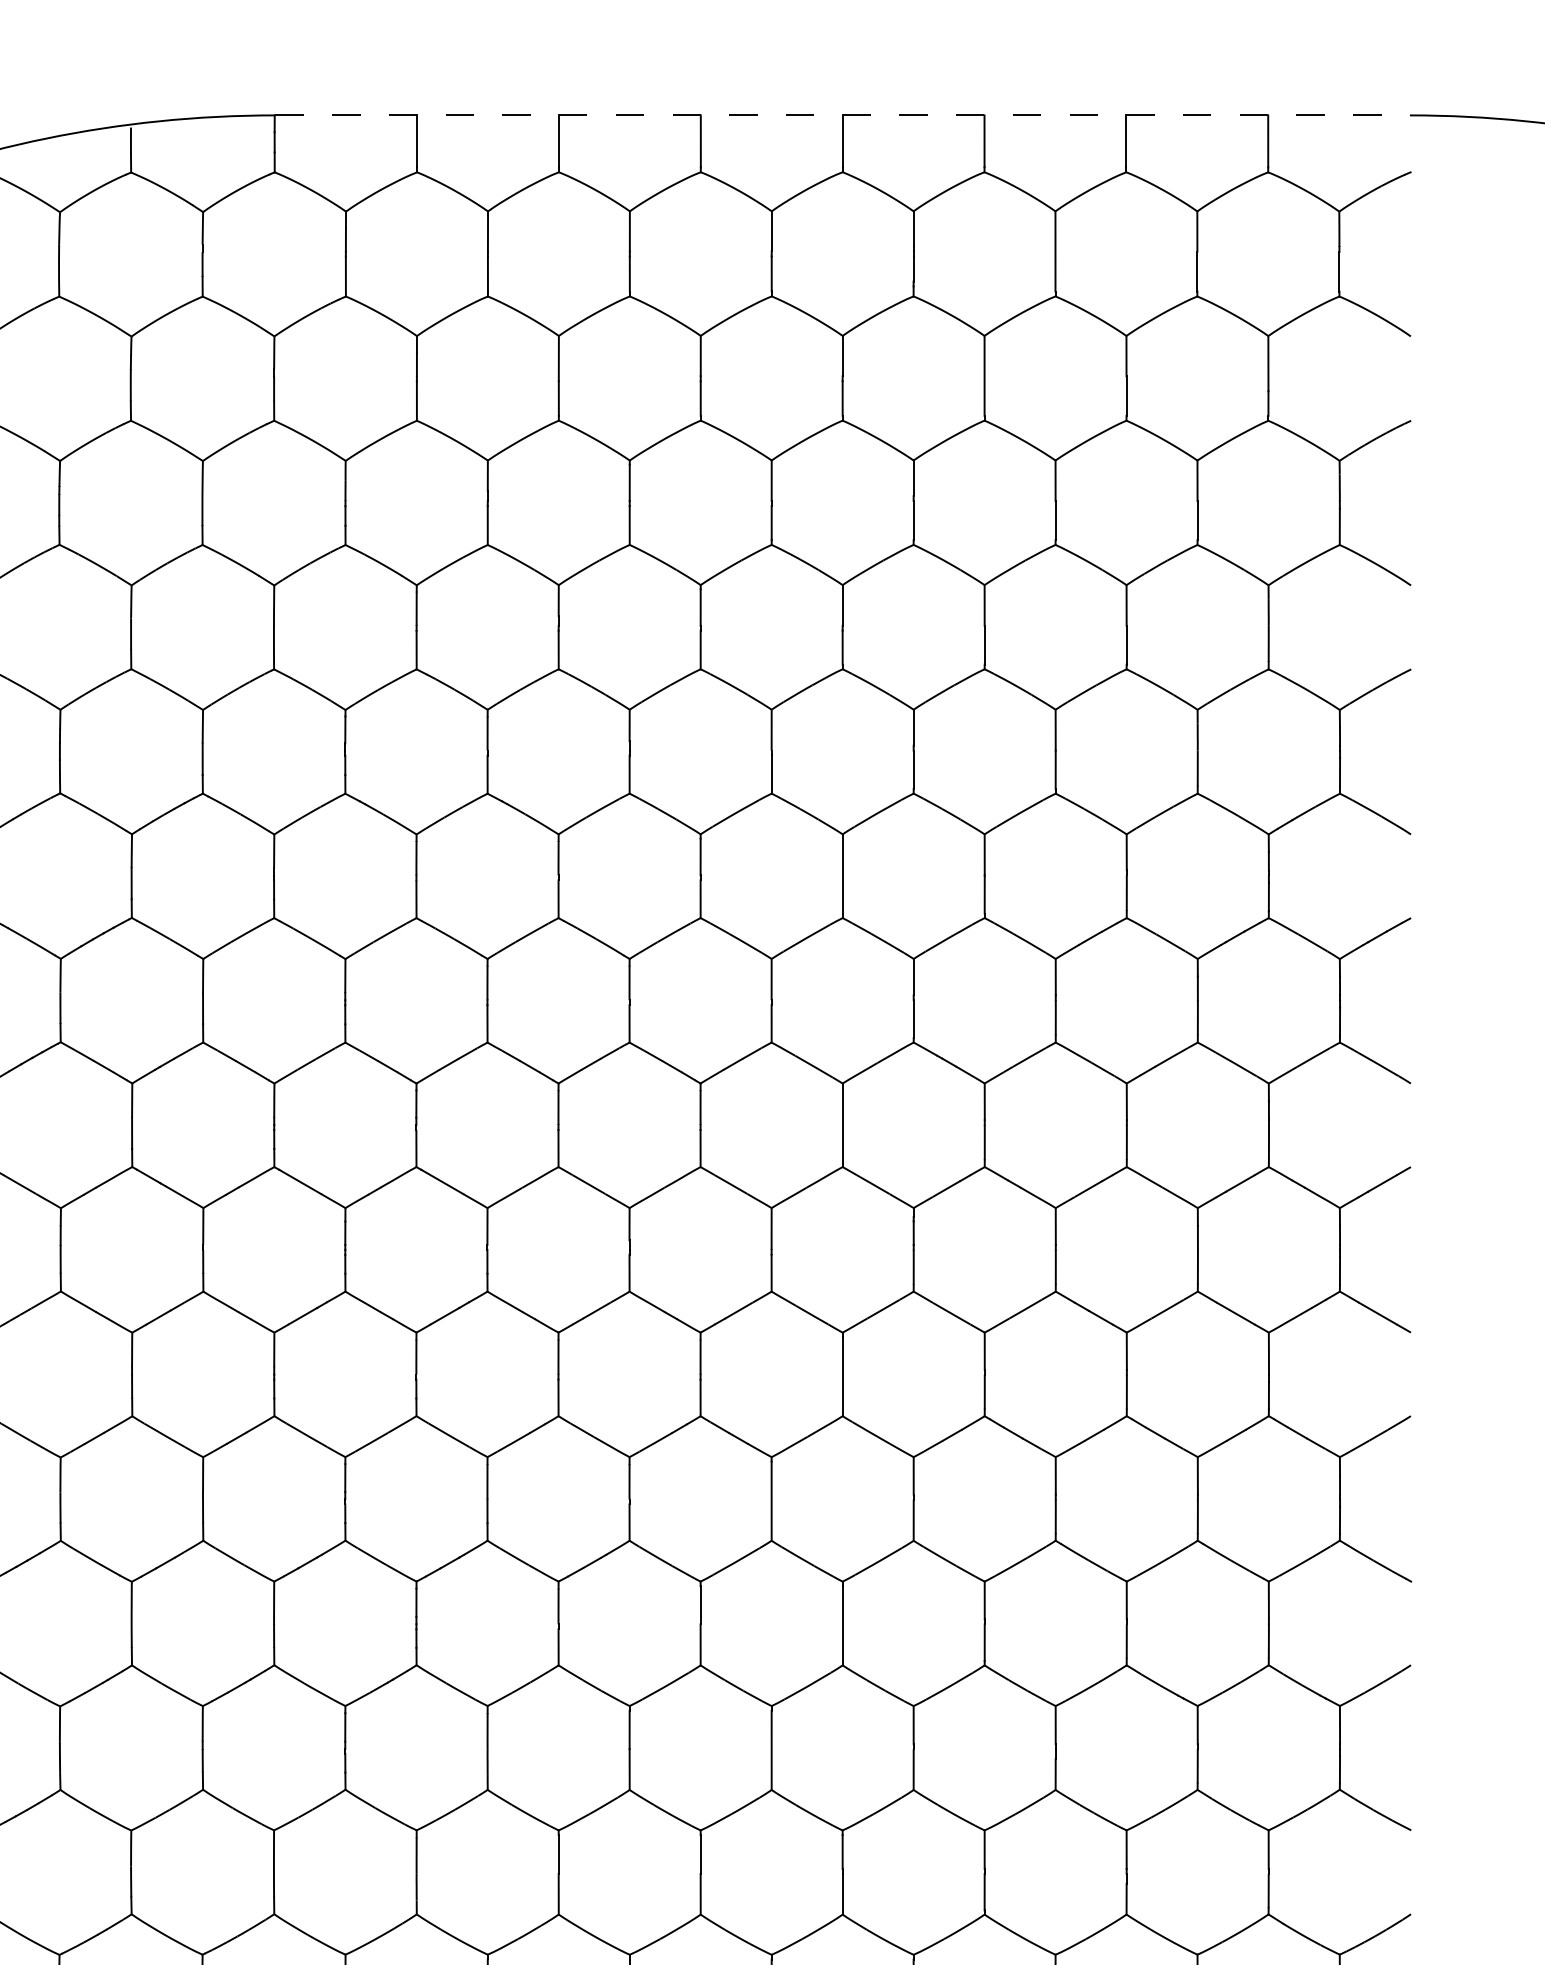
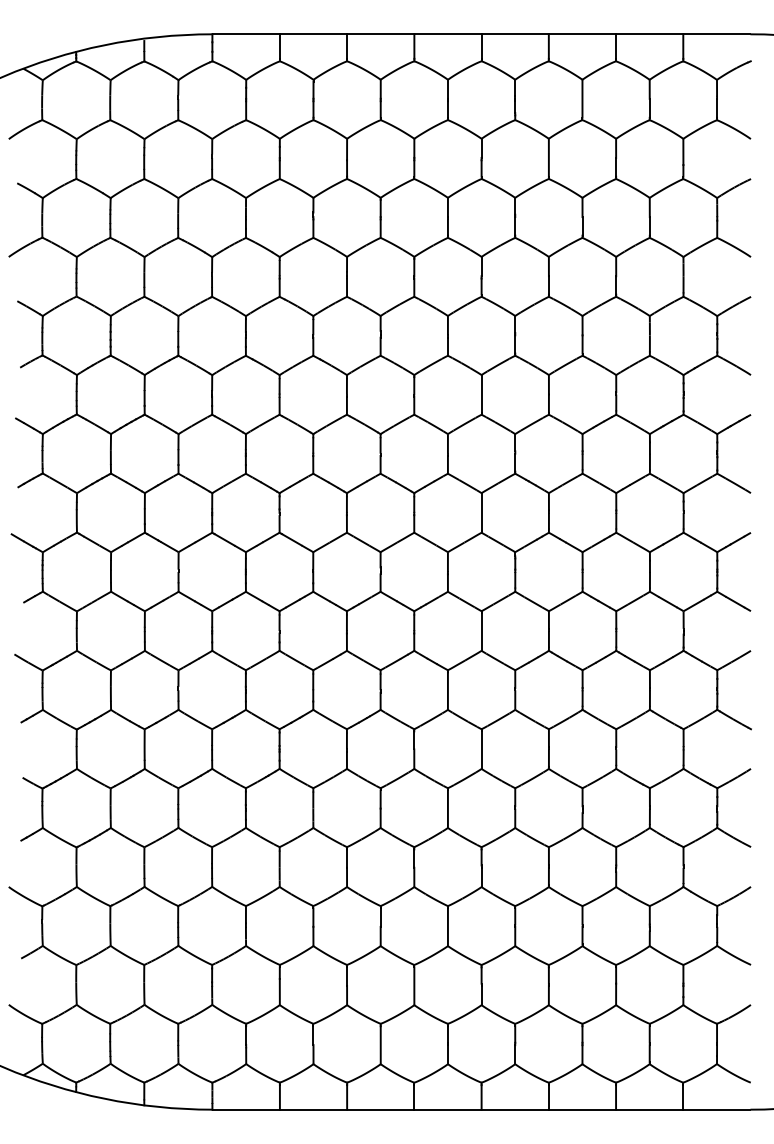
line: (842, 115) -> (481, 34), dashed -> solid

